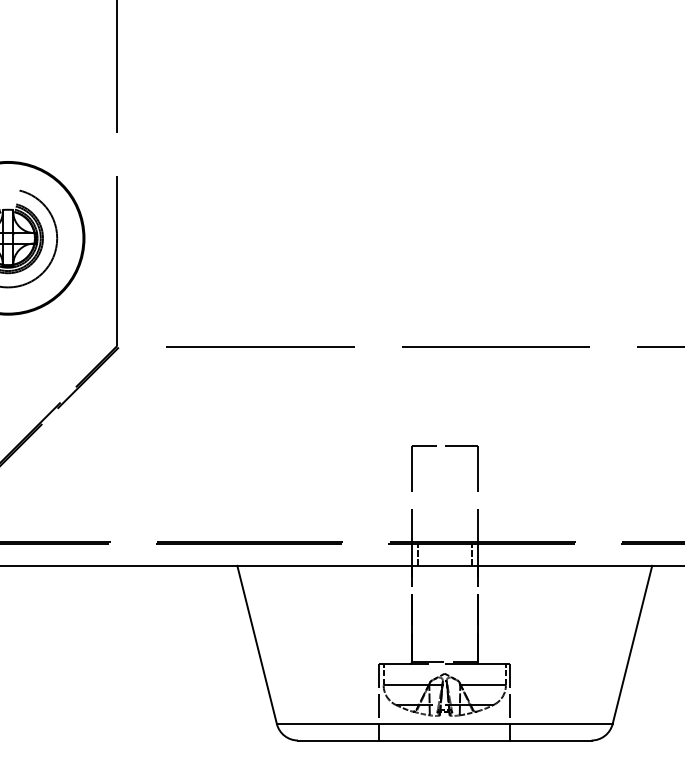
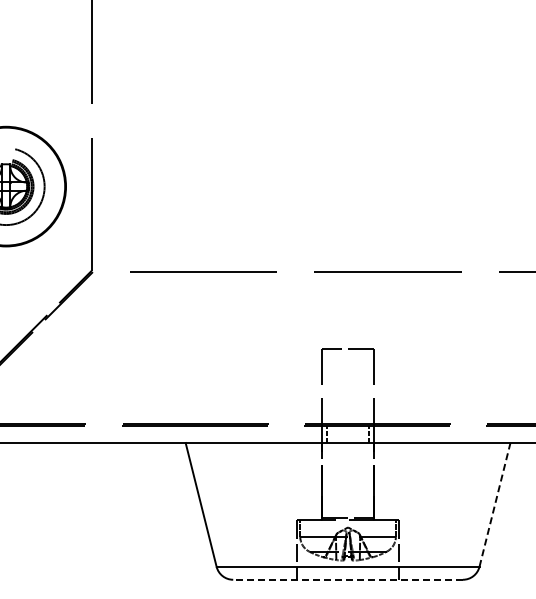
line: (631, 644) -> (494, 504), solid -> dashed
line: (445, 740) -> (348, 579), solid -> dashed

